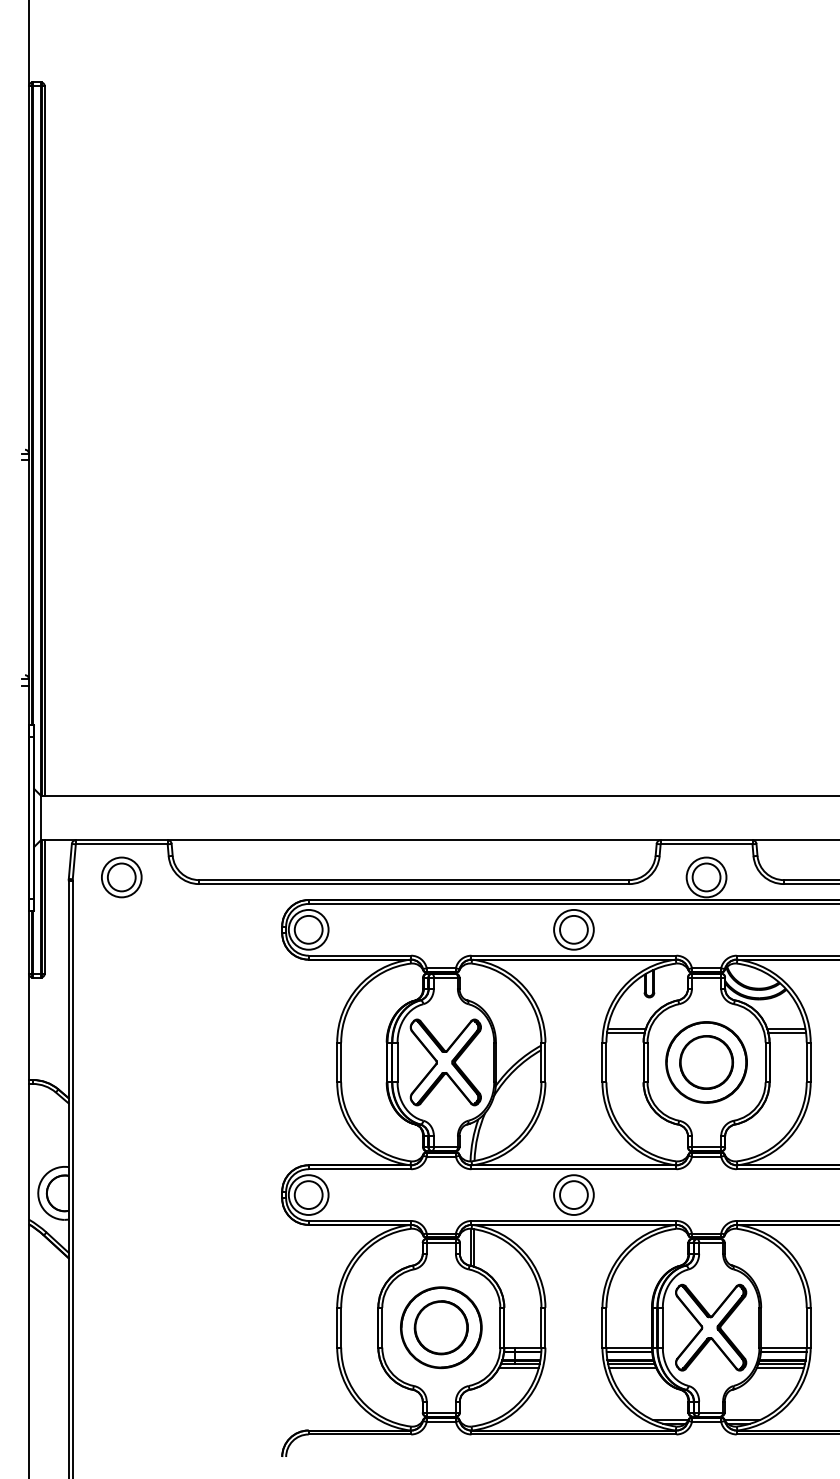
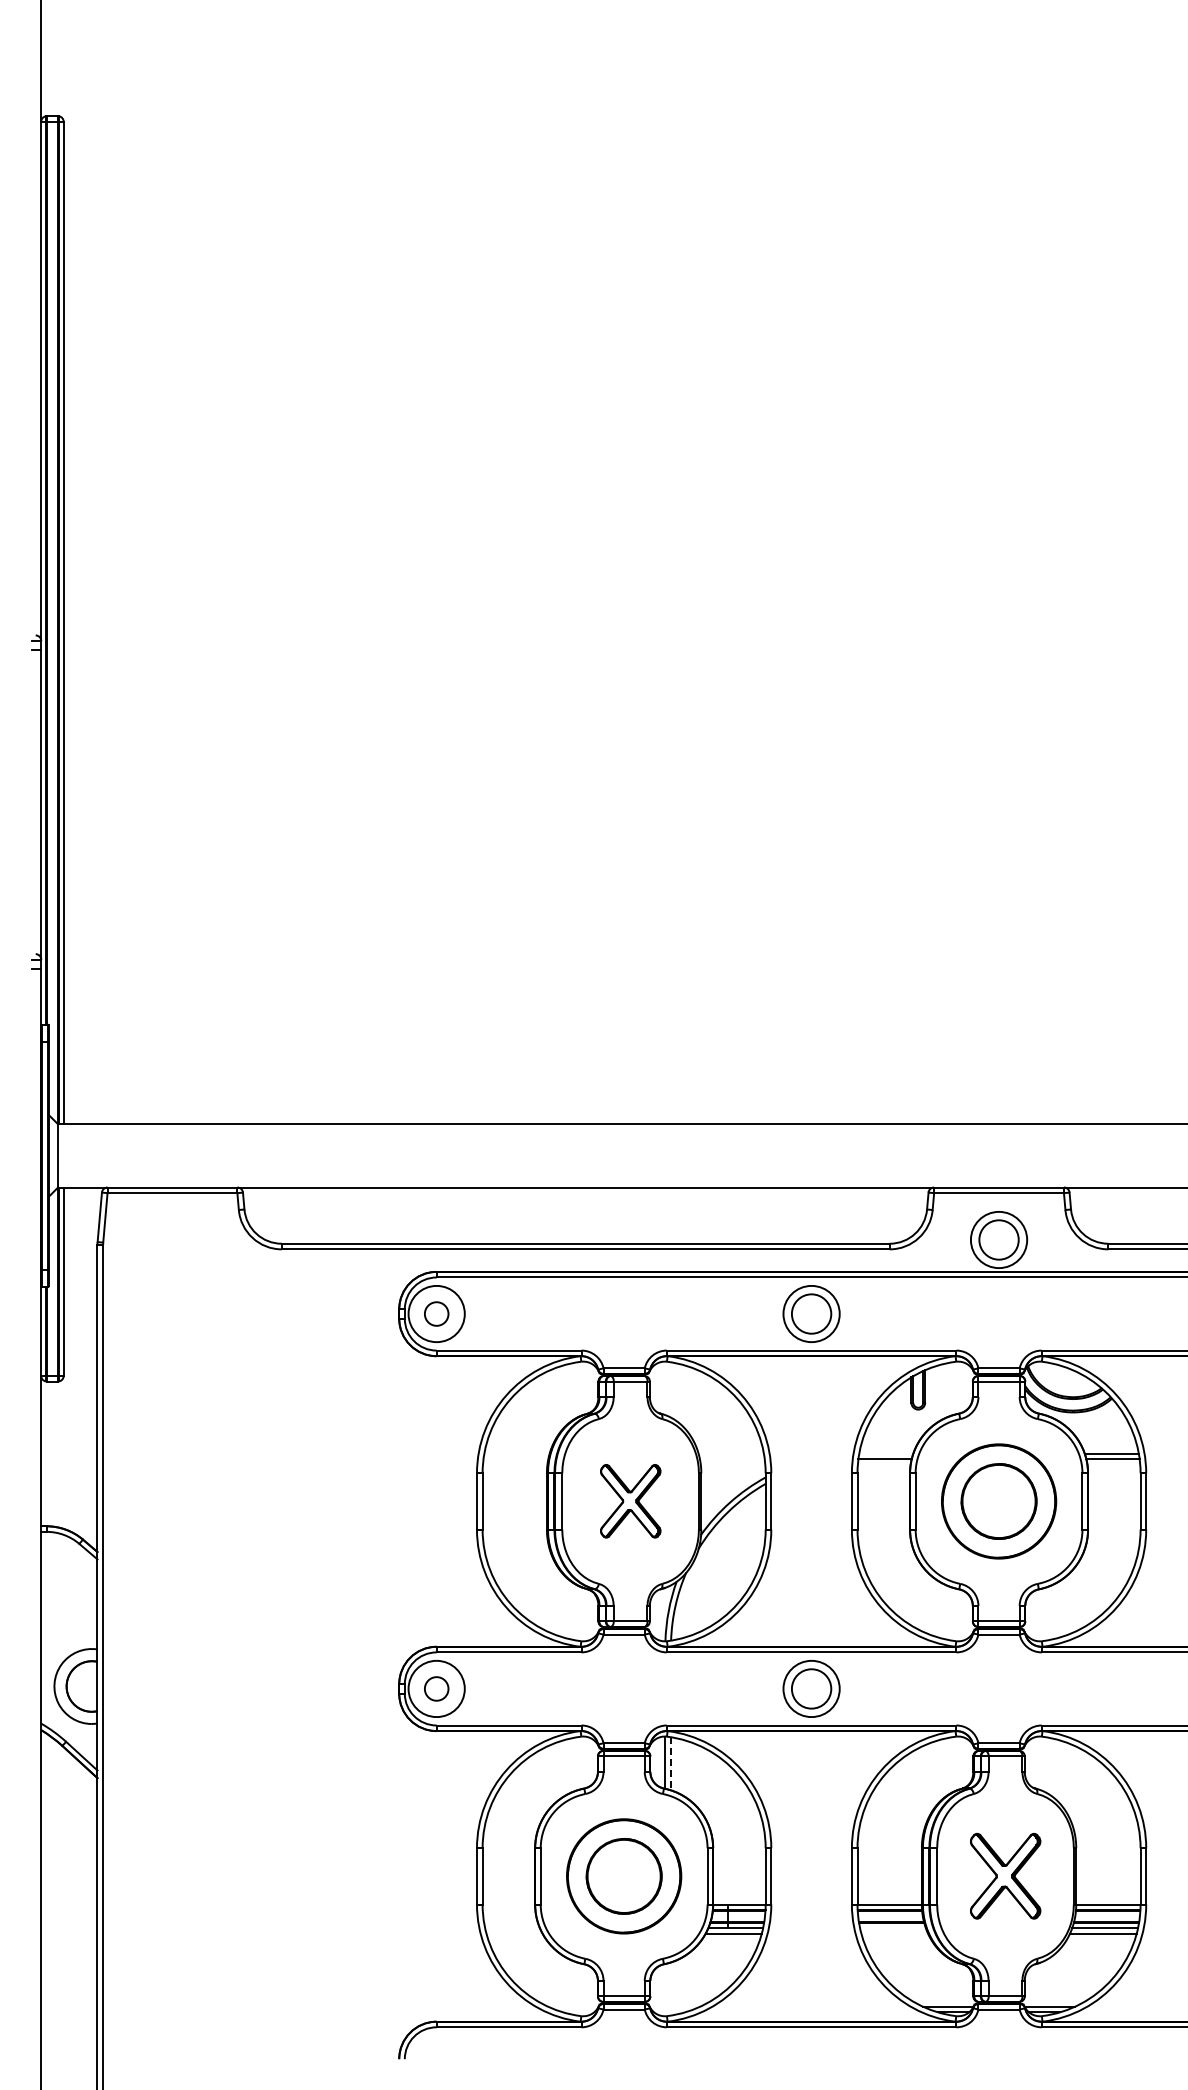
part: (121, 877) -> (172, 1239), removed
circle: (308, 929) -> (436, 1313), size x0.6
line: (626, 1028) -> (886, 1453), removed
part: (445, 1061) -> (630, 1500), size x0.6
circle: (308, 1194) -> (436, 1688), size x0.6
line: (474, 1247) -> (671, 1763), solid -> dashed
part: (711, 1327) -> (1005, 1875), size x0.7
line: (631, 1363) -> (892, 1927), removed
line: (632, 1368) -> (894, 1933), removed

